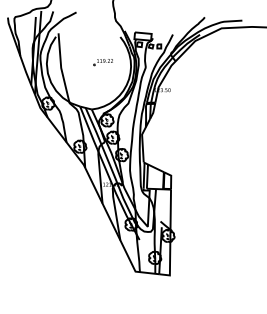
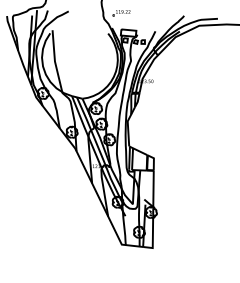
part: (102, 62) -> (120, 13), moved

